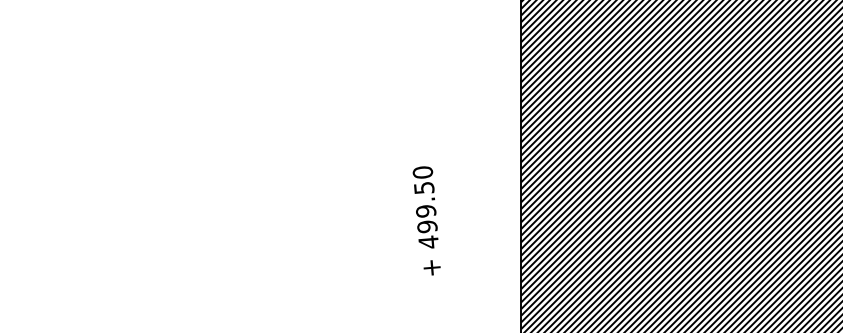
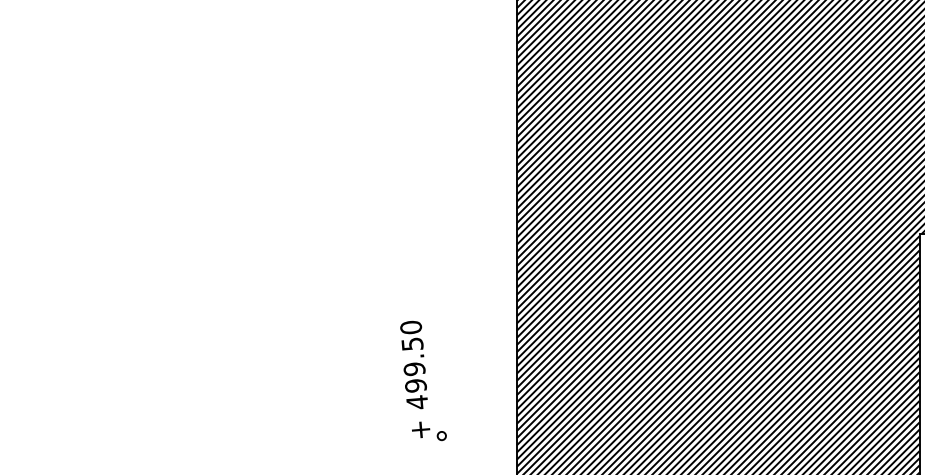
circle: (451, 273) -> (441, 436), added

